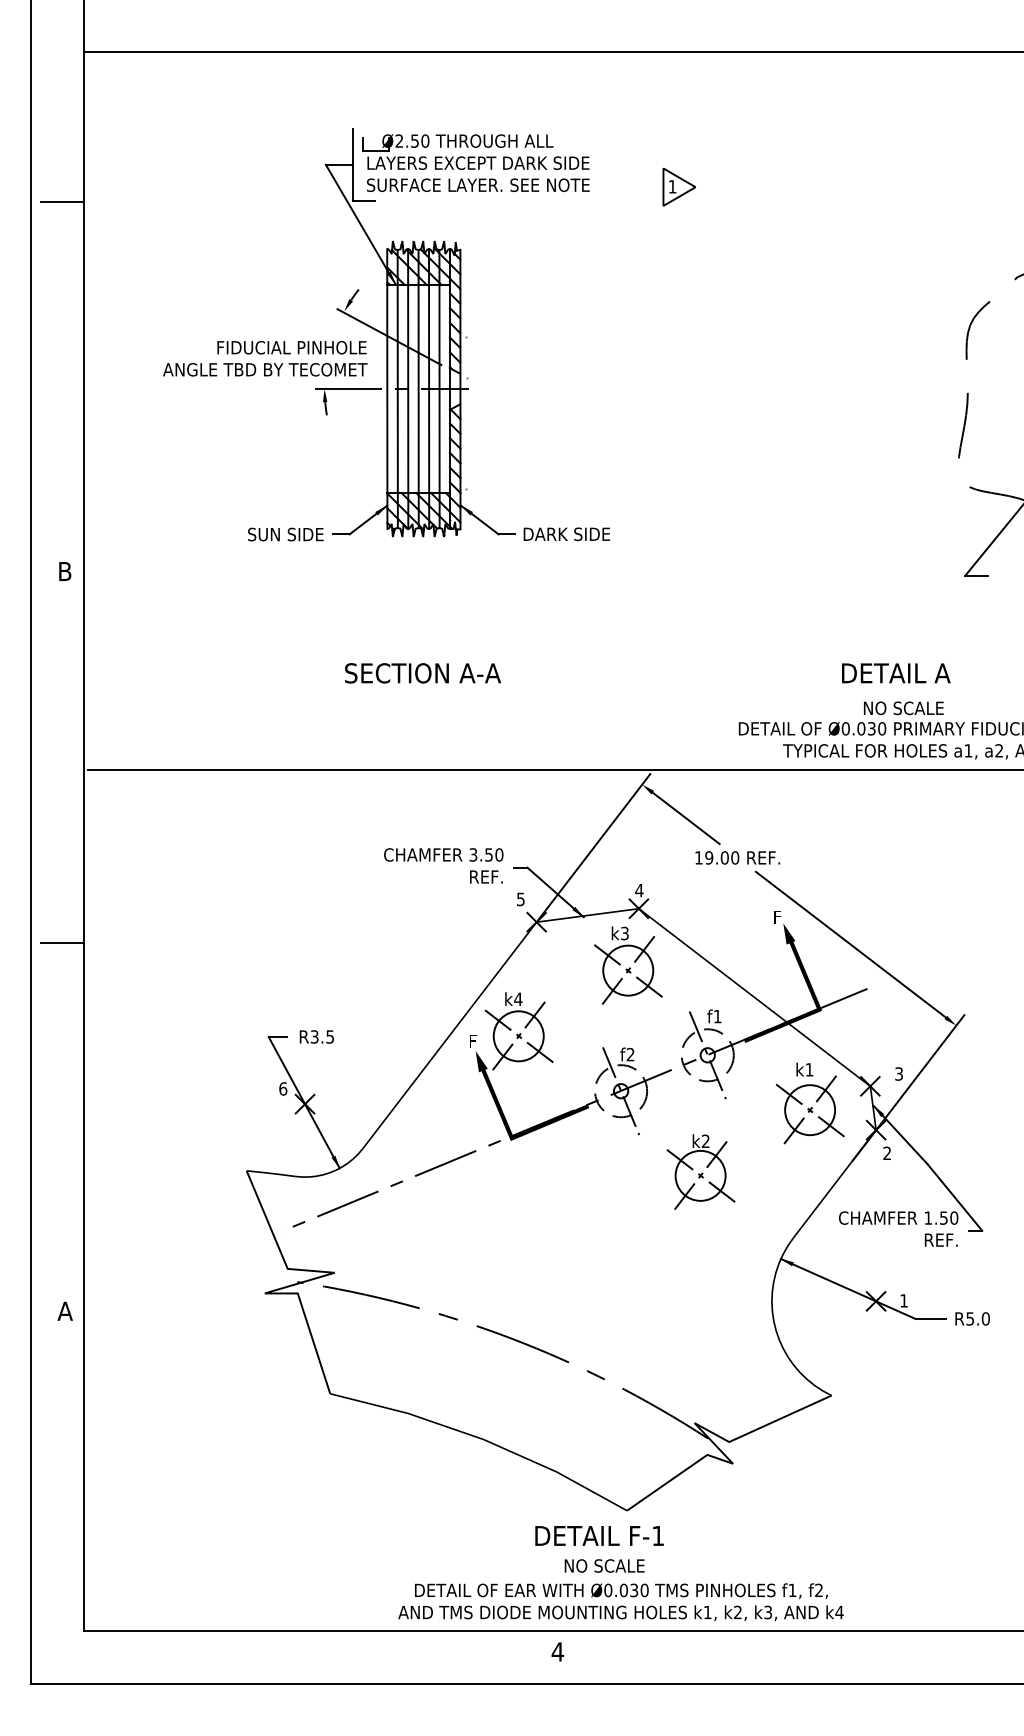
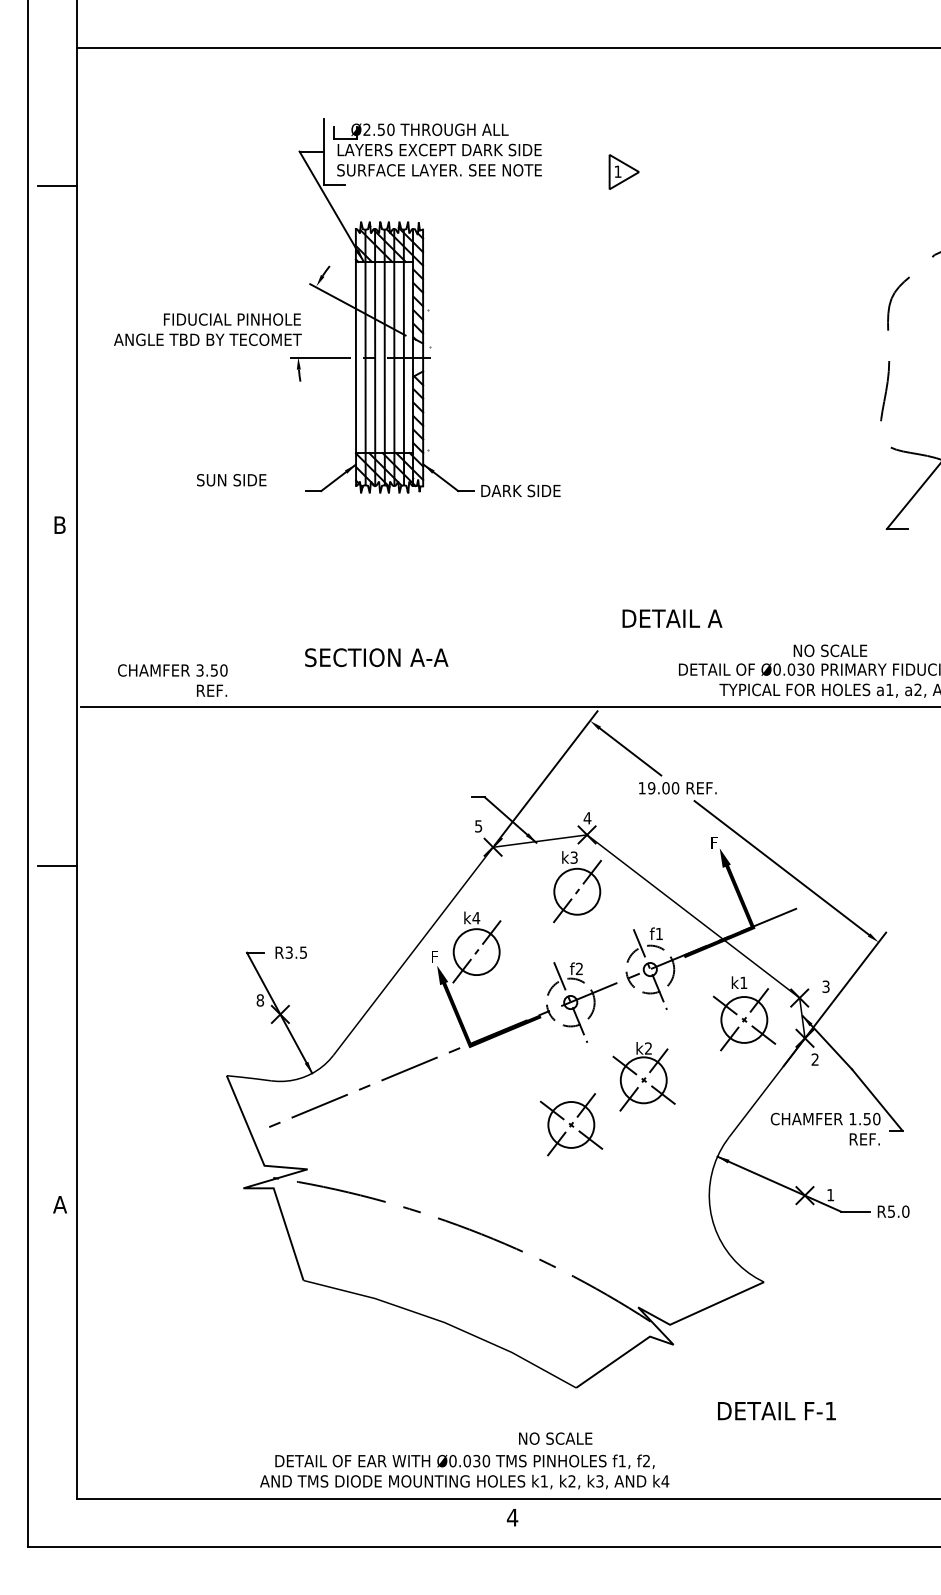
text: (264, 358) -> (207, 329), moved
text: (285, 534) -> (231, 480), moved
text: (422, 673) -> (376, 657), moved
text: (896, 673) -> (672, 618), moved
text: (443, 865) -> (172, 680), moved
line: (627, 970) -> (576, 891), removed
line: (518, 1035) -> (476, 951), removed
text: (283, 1088) -> (260, 1000), 6 -> 8
part: (621, 1223) -> (571, 1124), added
text: (599, 1536) -> (776, 1411), moved
text: (620, 1601) -> (464, 1471), moved

